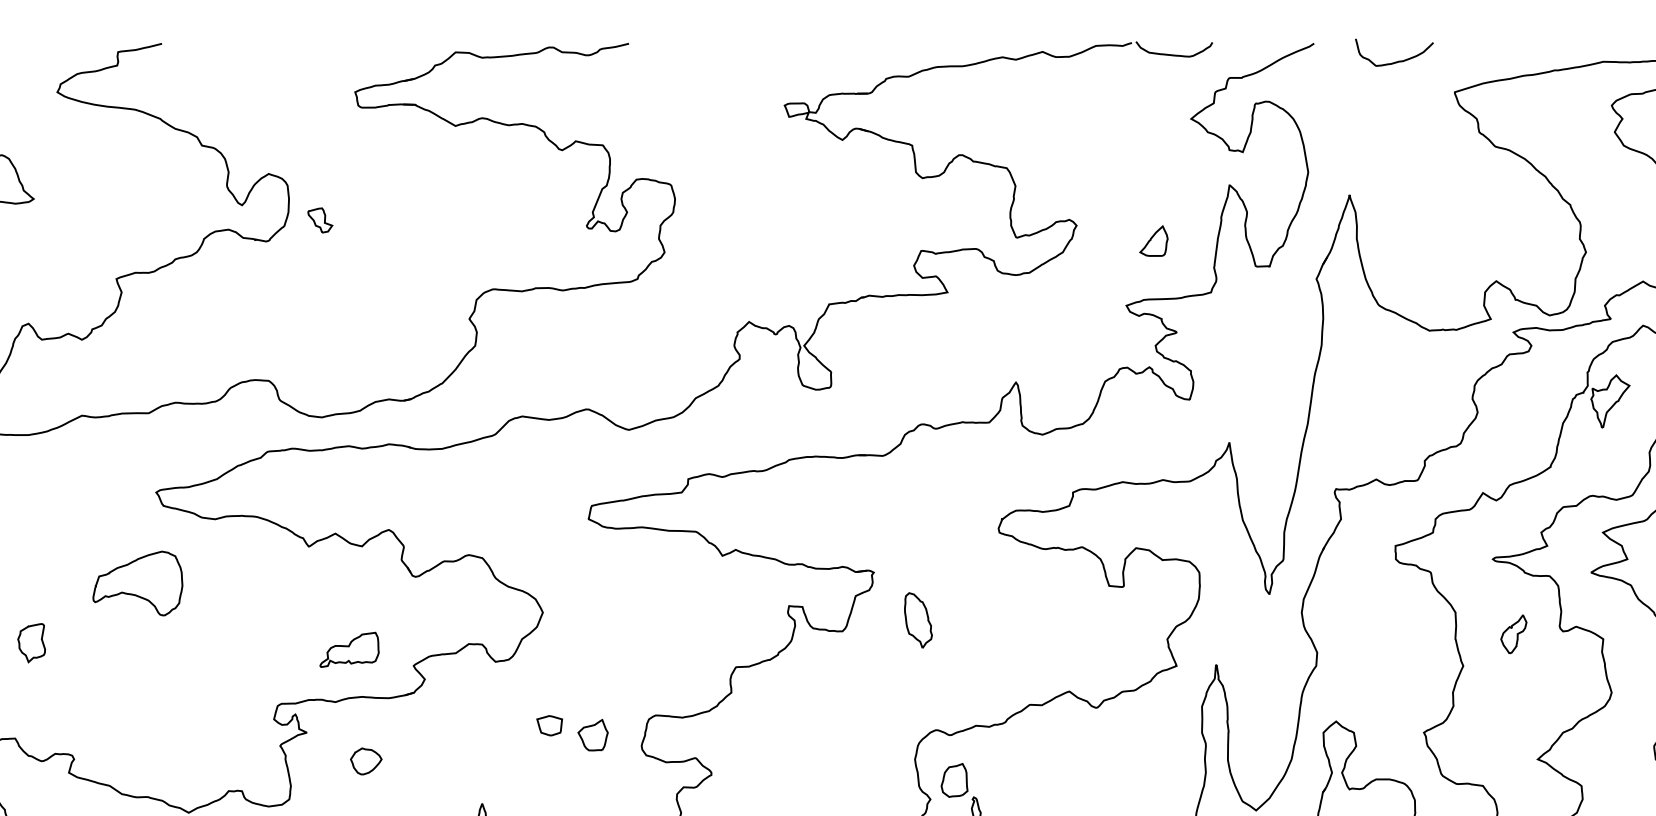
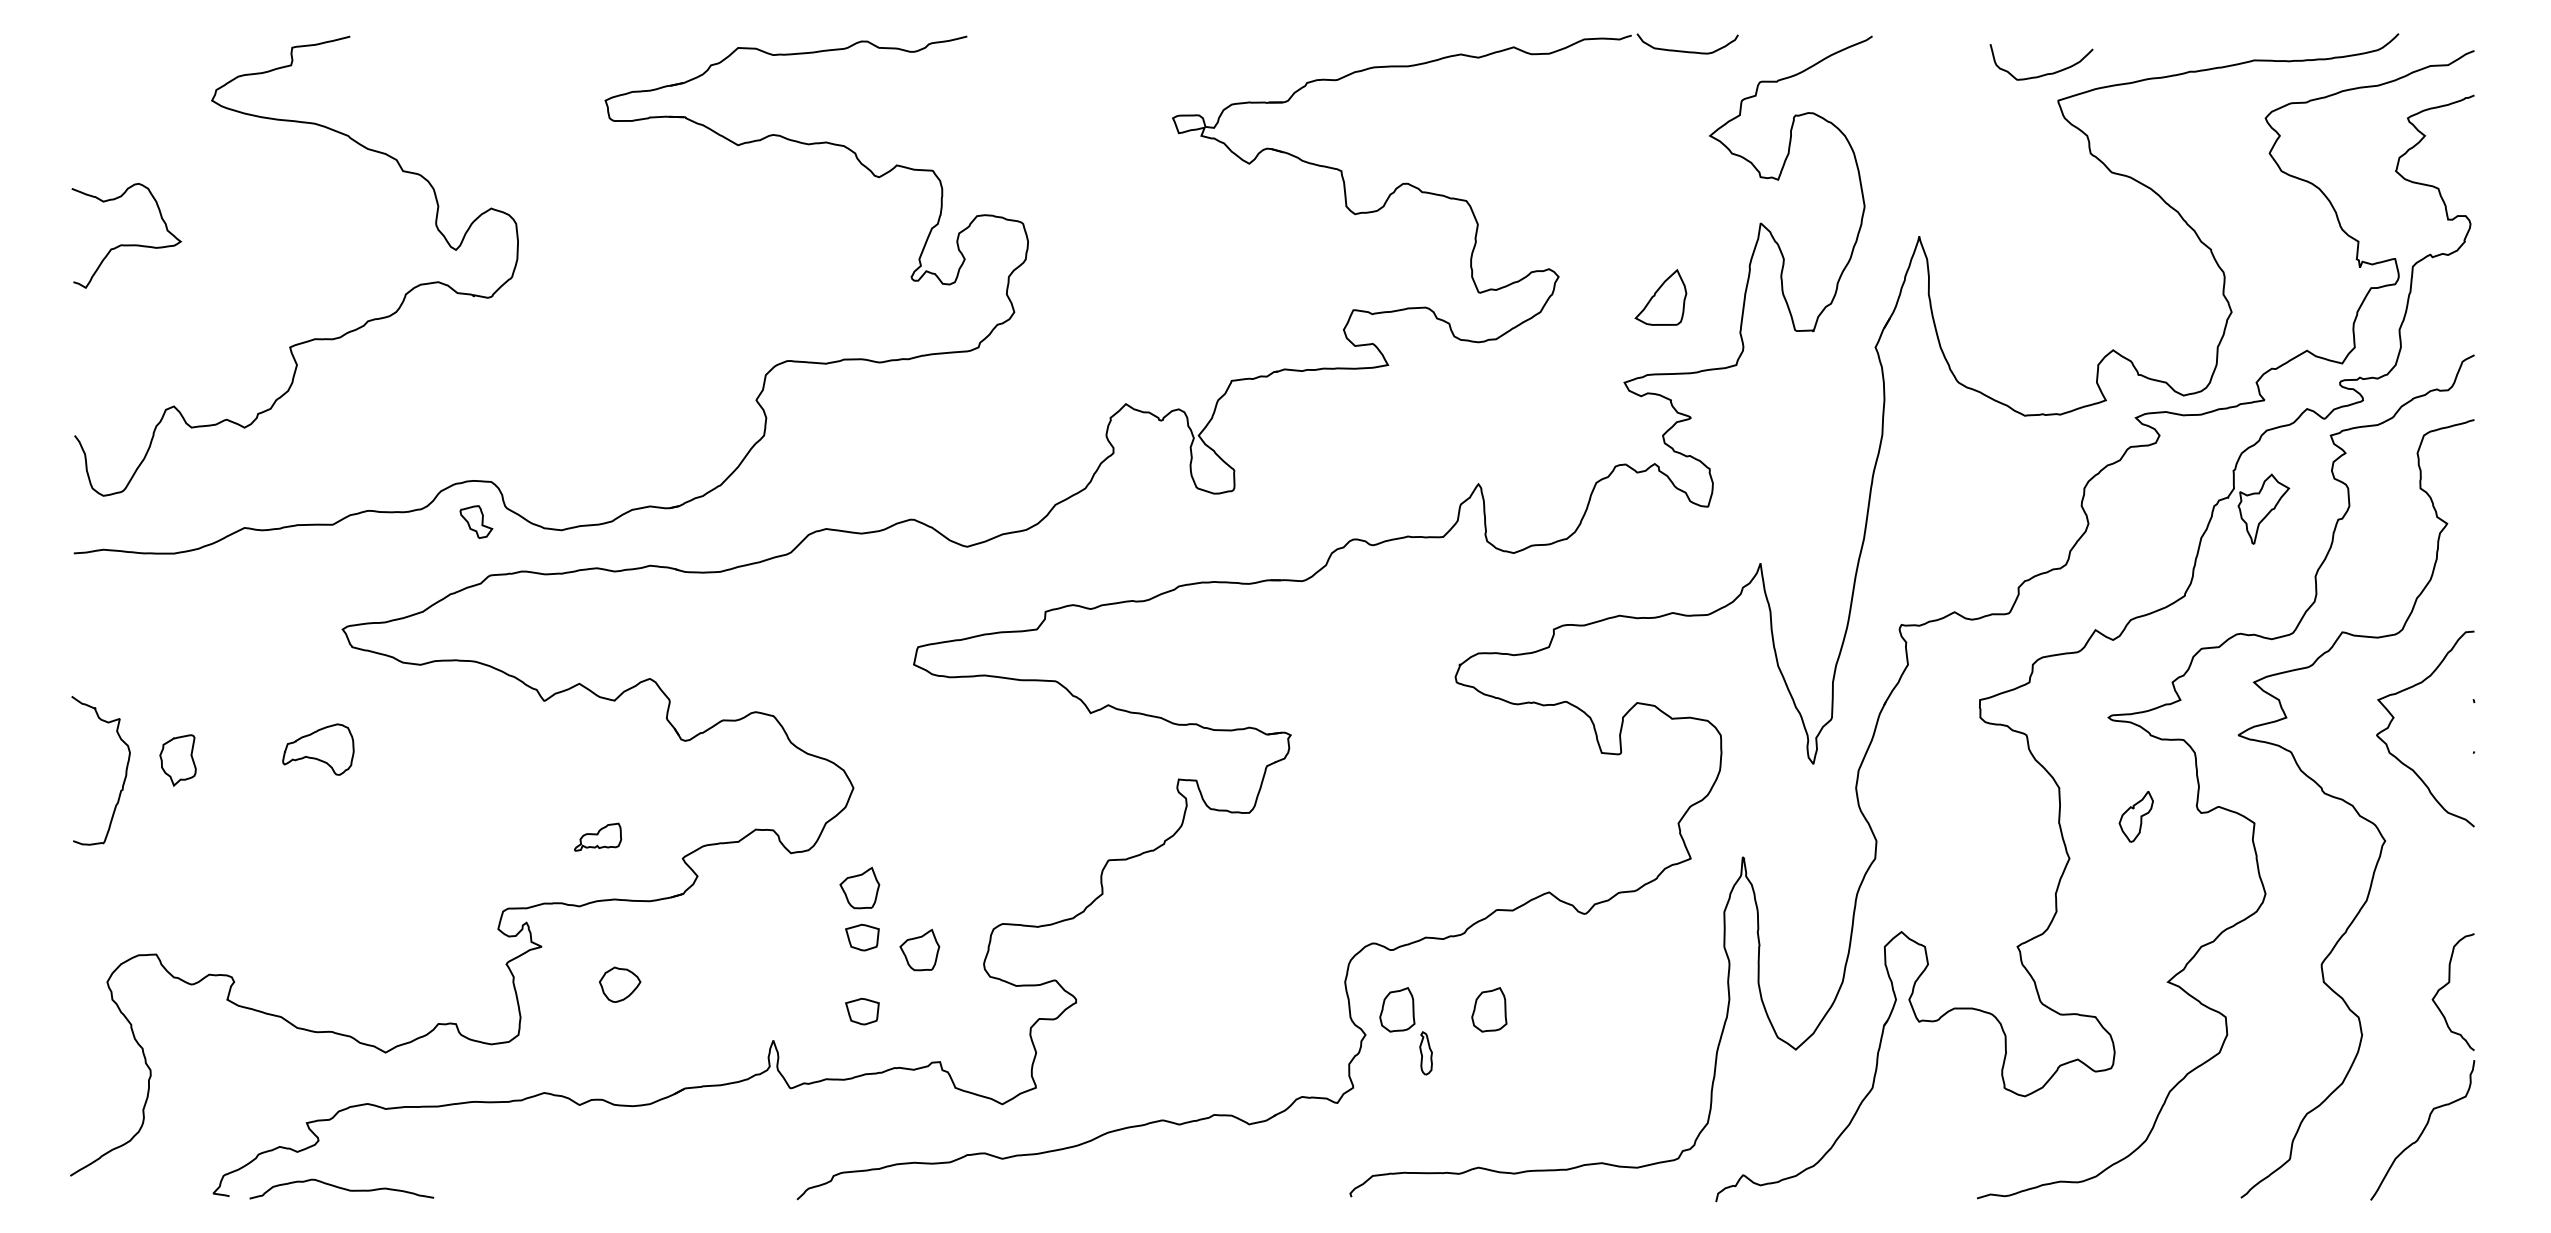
curve: (1397, 61) -> (2045, 73), moved
part: (320, 220) -> (476, 521), moved
part: (1153, 240) -> (1660, 296), size x1.4
part: (137, 583) -> (318, 749), size x0.6
part: (918, 620) -> (1349, 798), removed
part: (31, 643) -> (177, 760), moved
part: (349, 649) -> (597, 836), size x0.6
part: (547, 687) -> (859, 887), added
part: (1024, 780) -> (1489, 1009), added
part: (549, 781) -> (862, 1011), added

